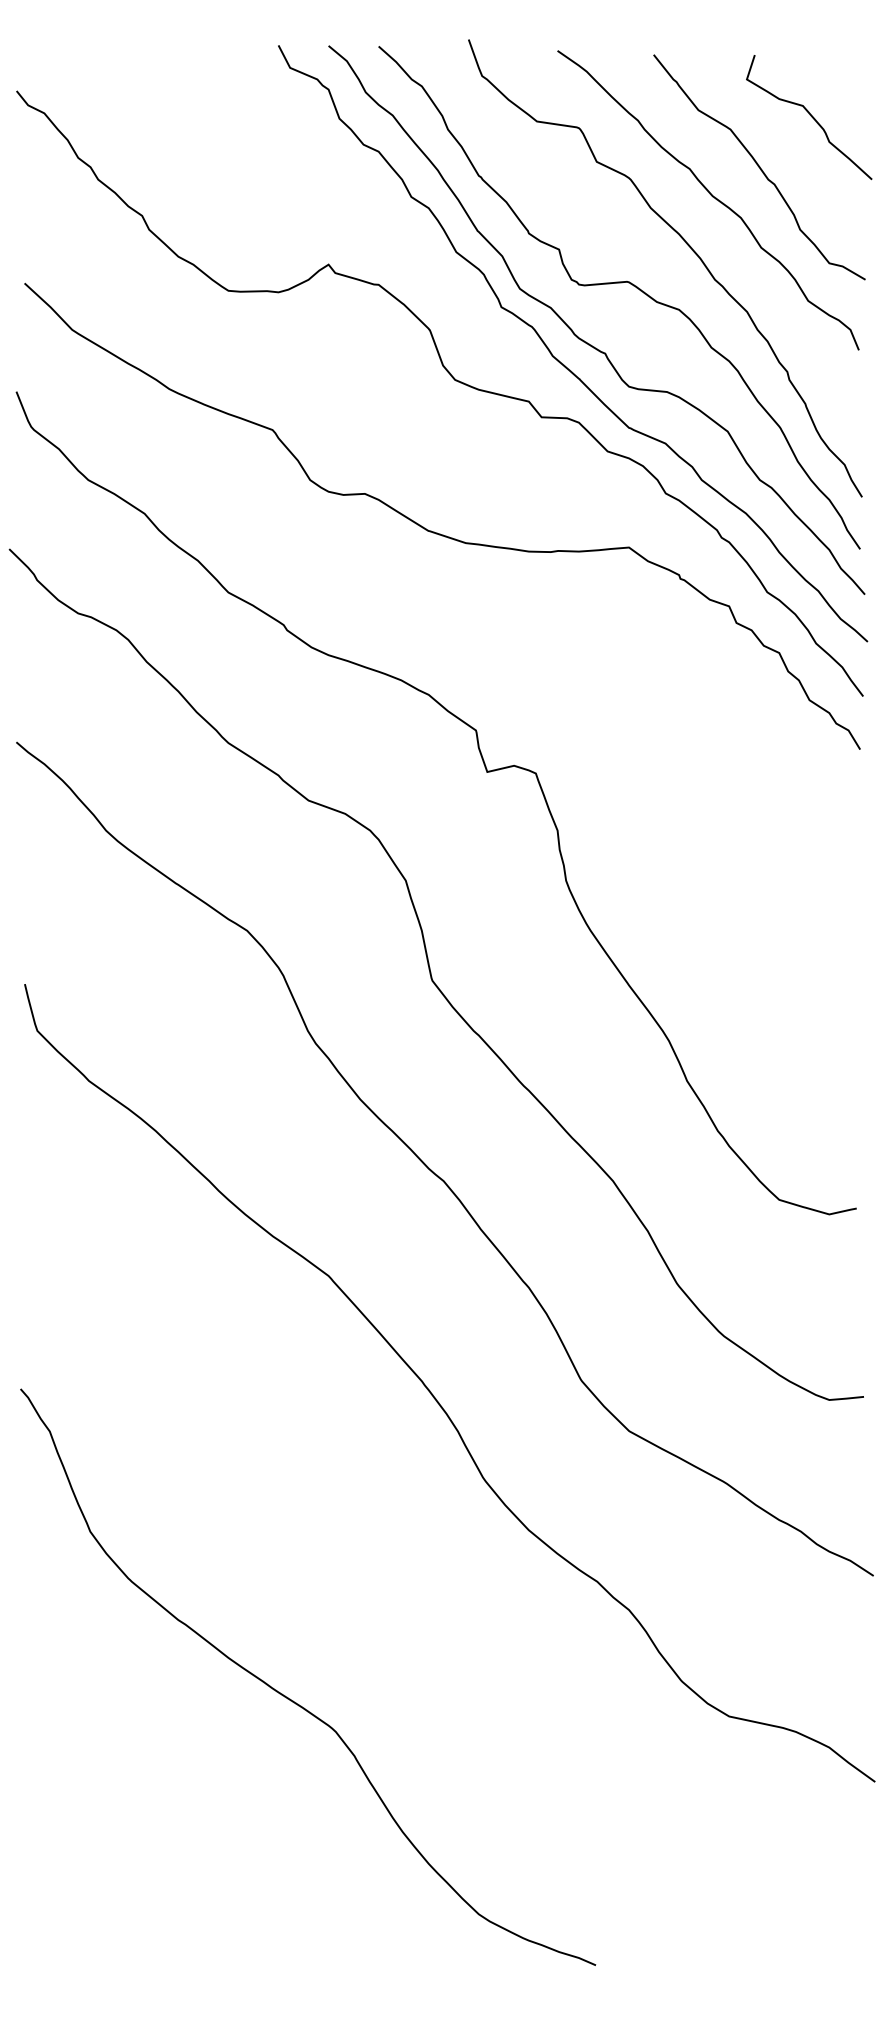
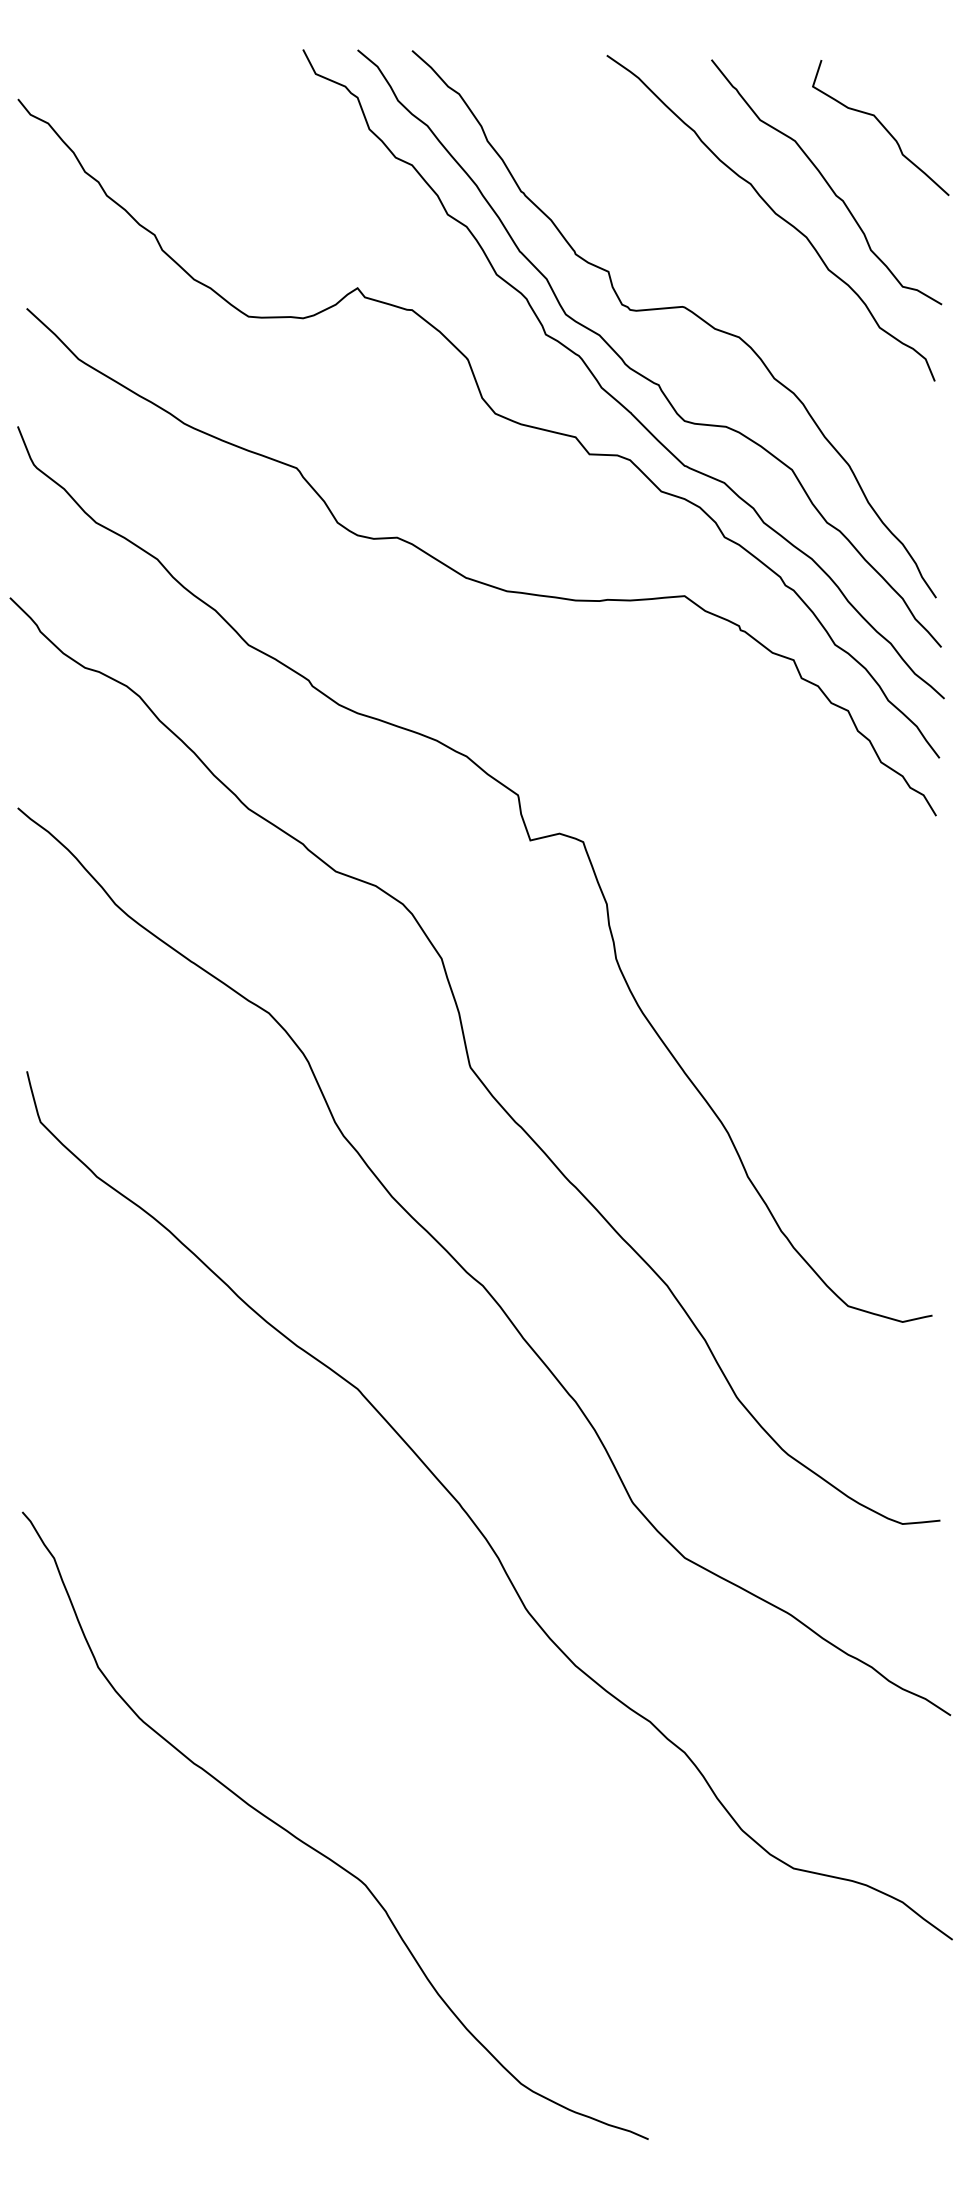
curve: (687, 245) -> (748, 267), removed

